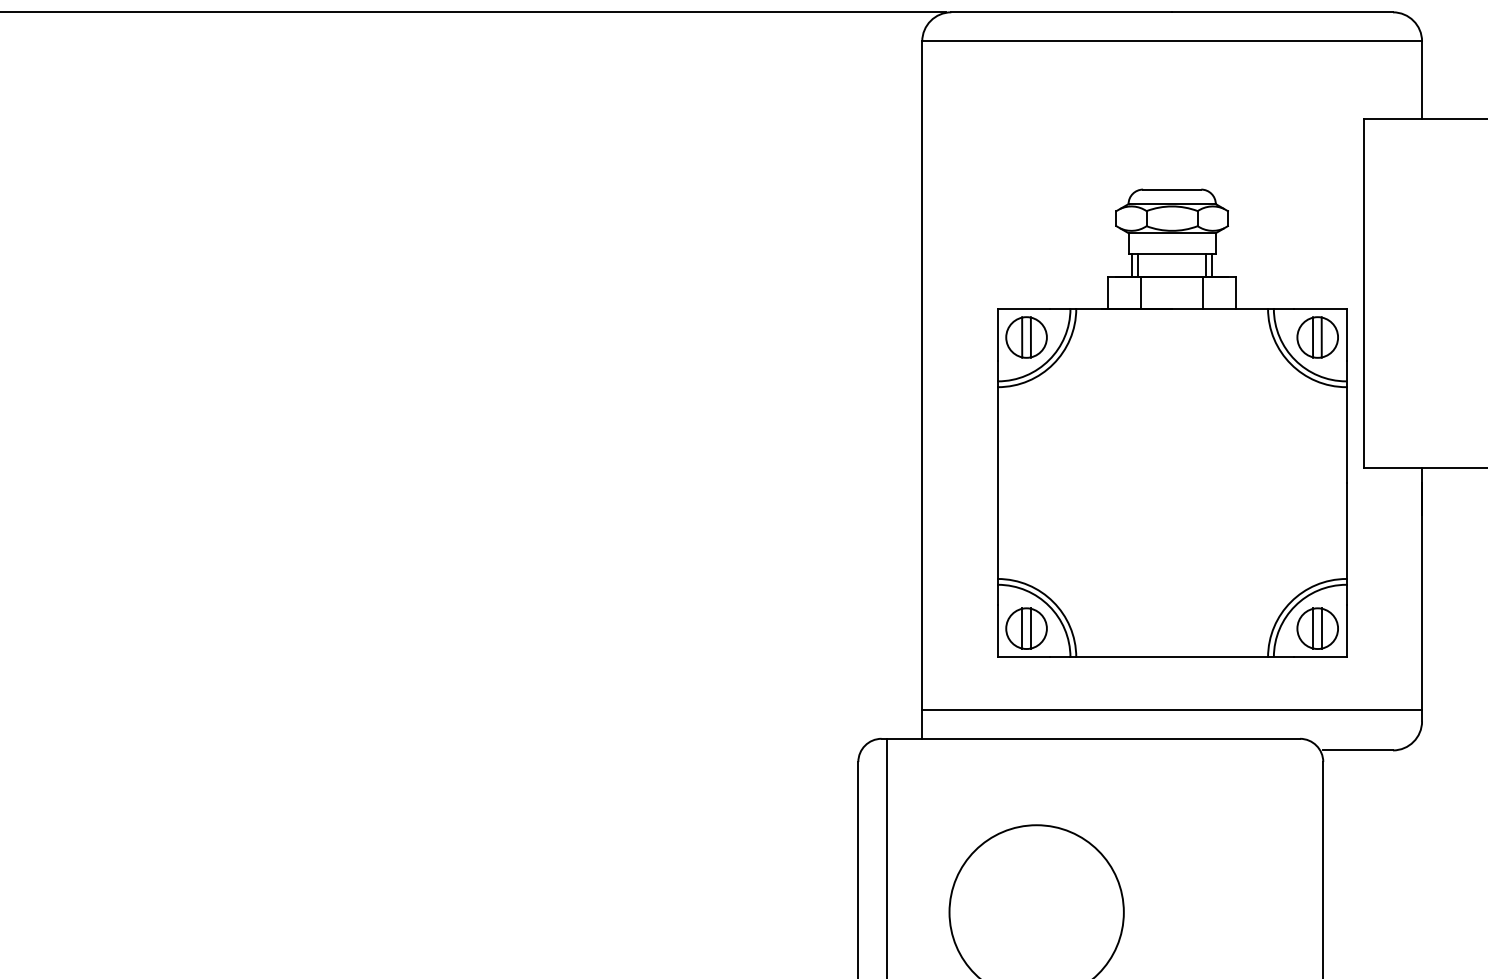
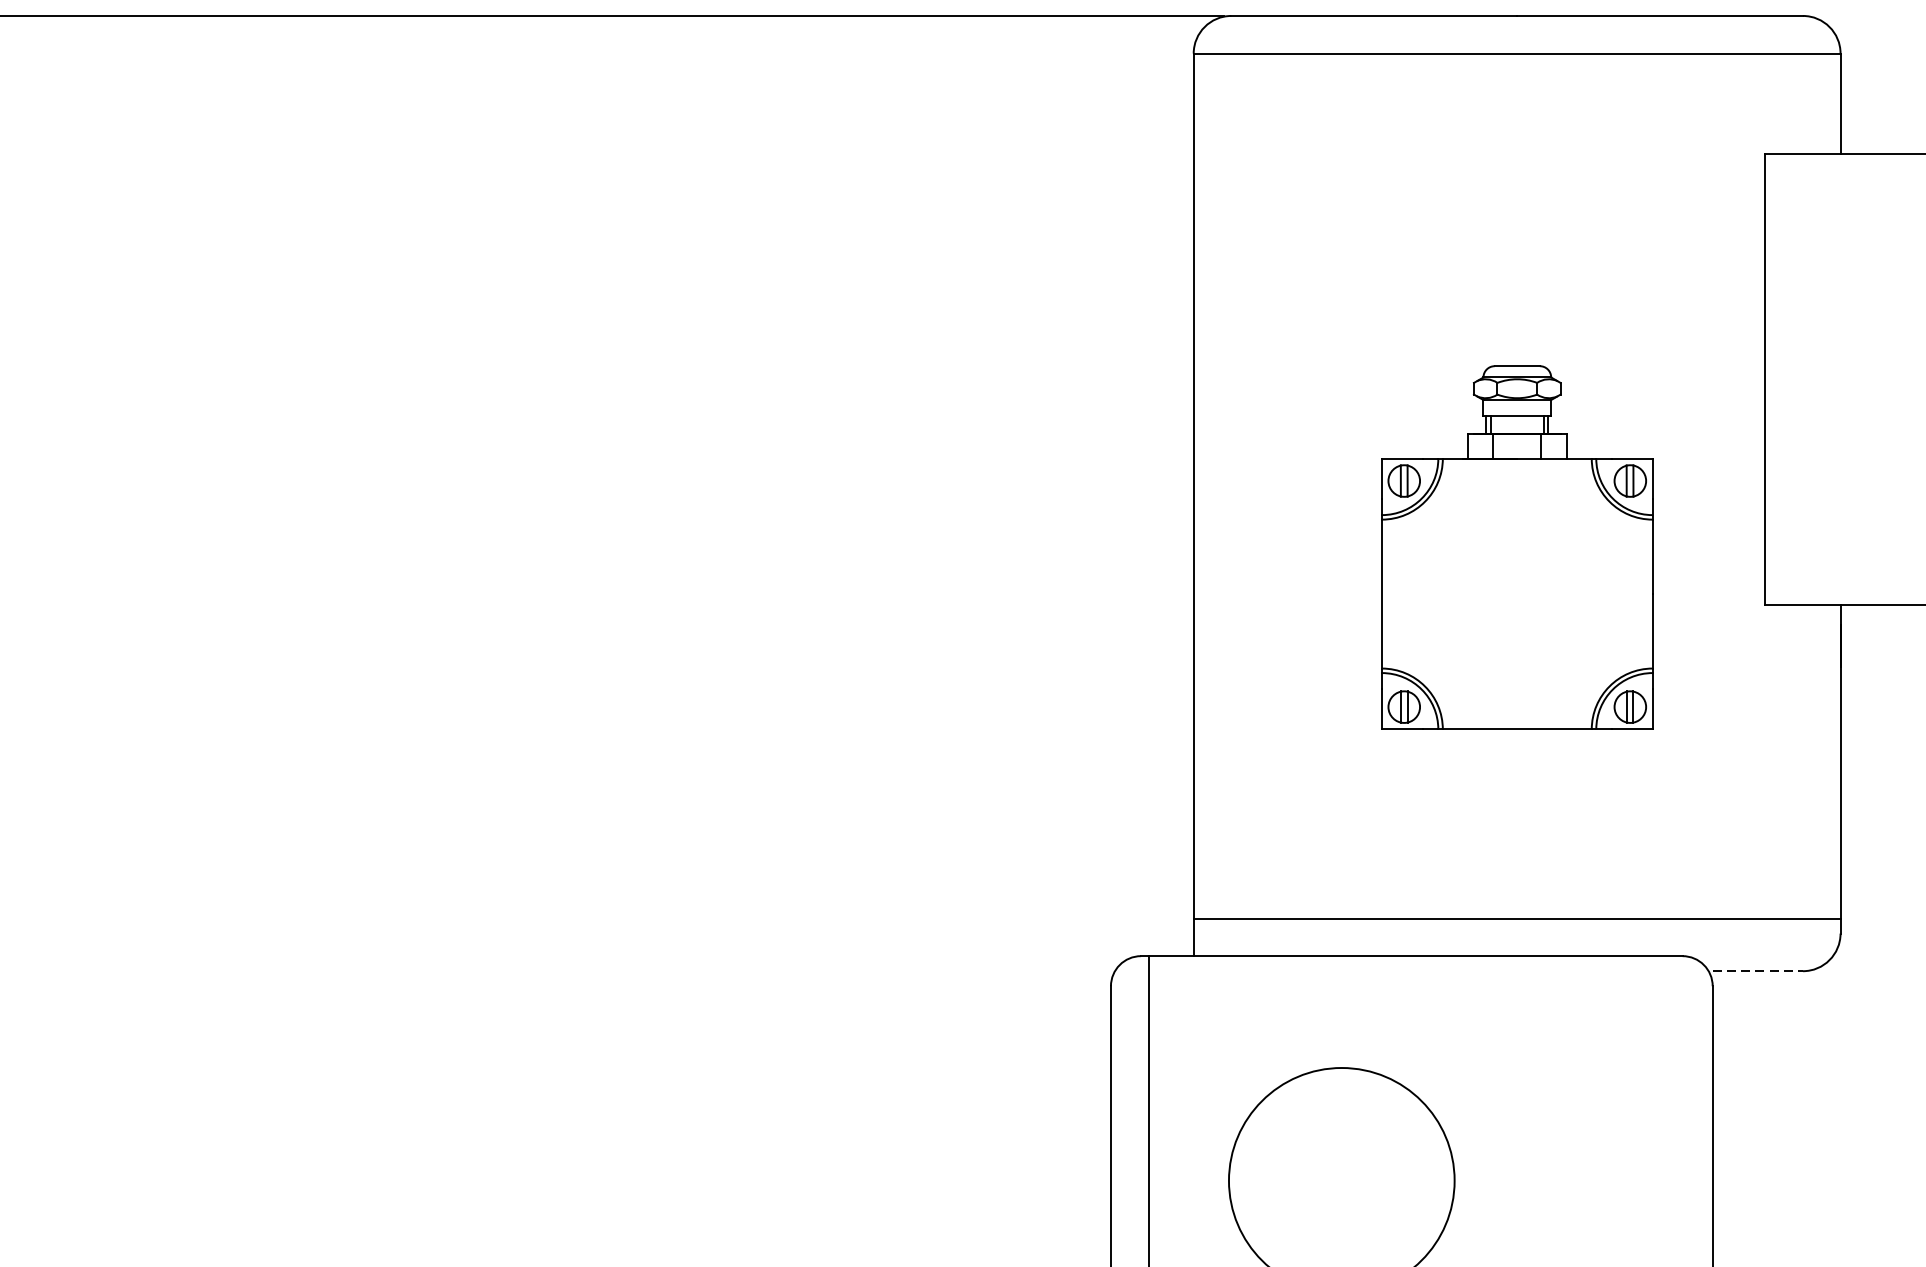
part: (1172, 422) -> (1517, 546), size x0.6
line: (1358, 750) -> (1758, 971), solid -> dashed

